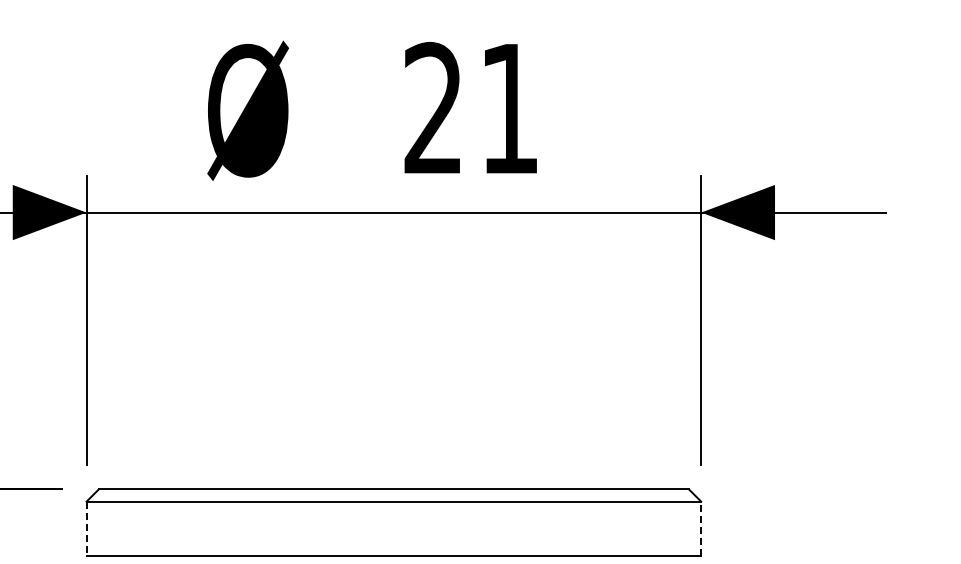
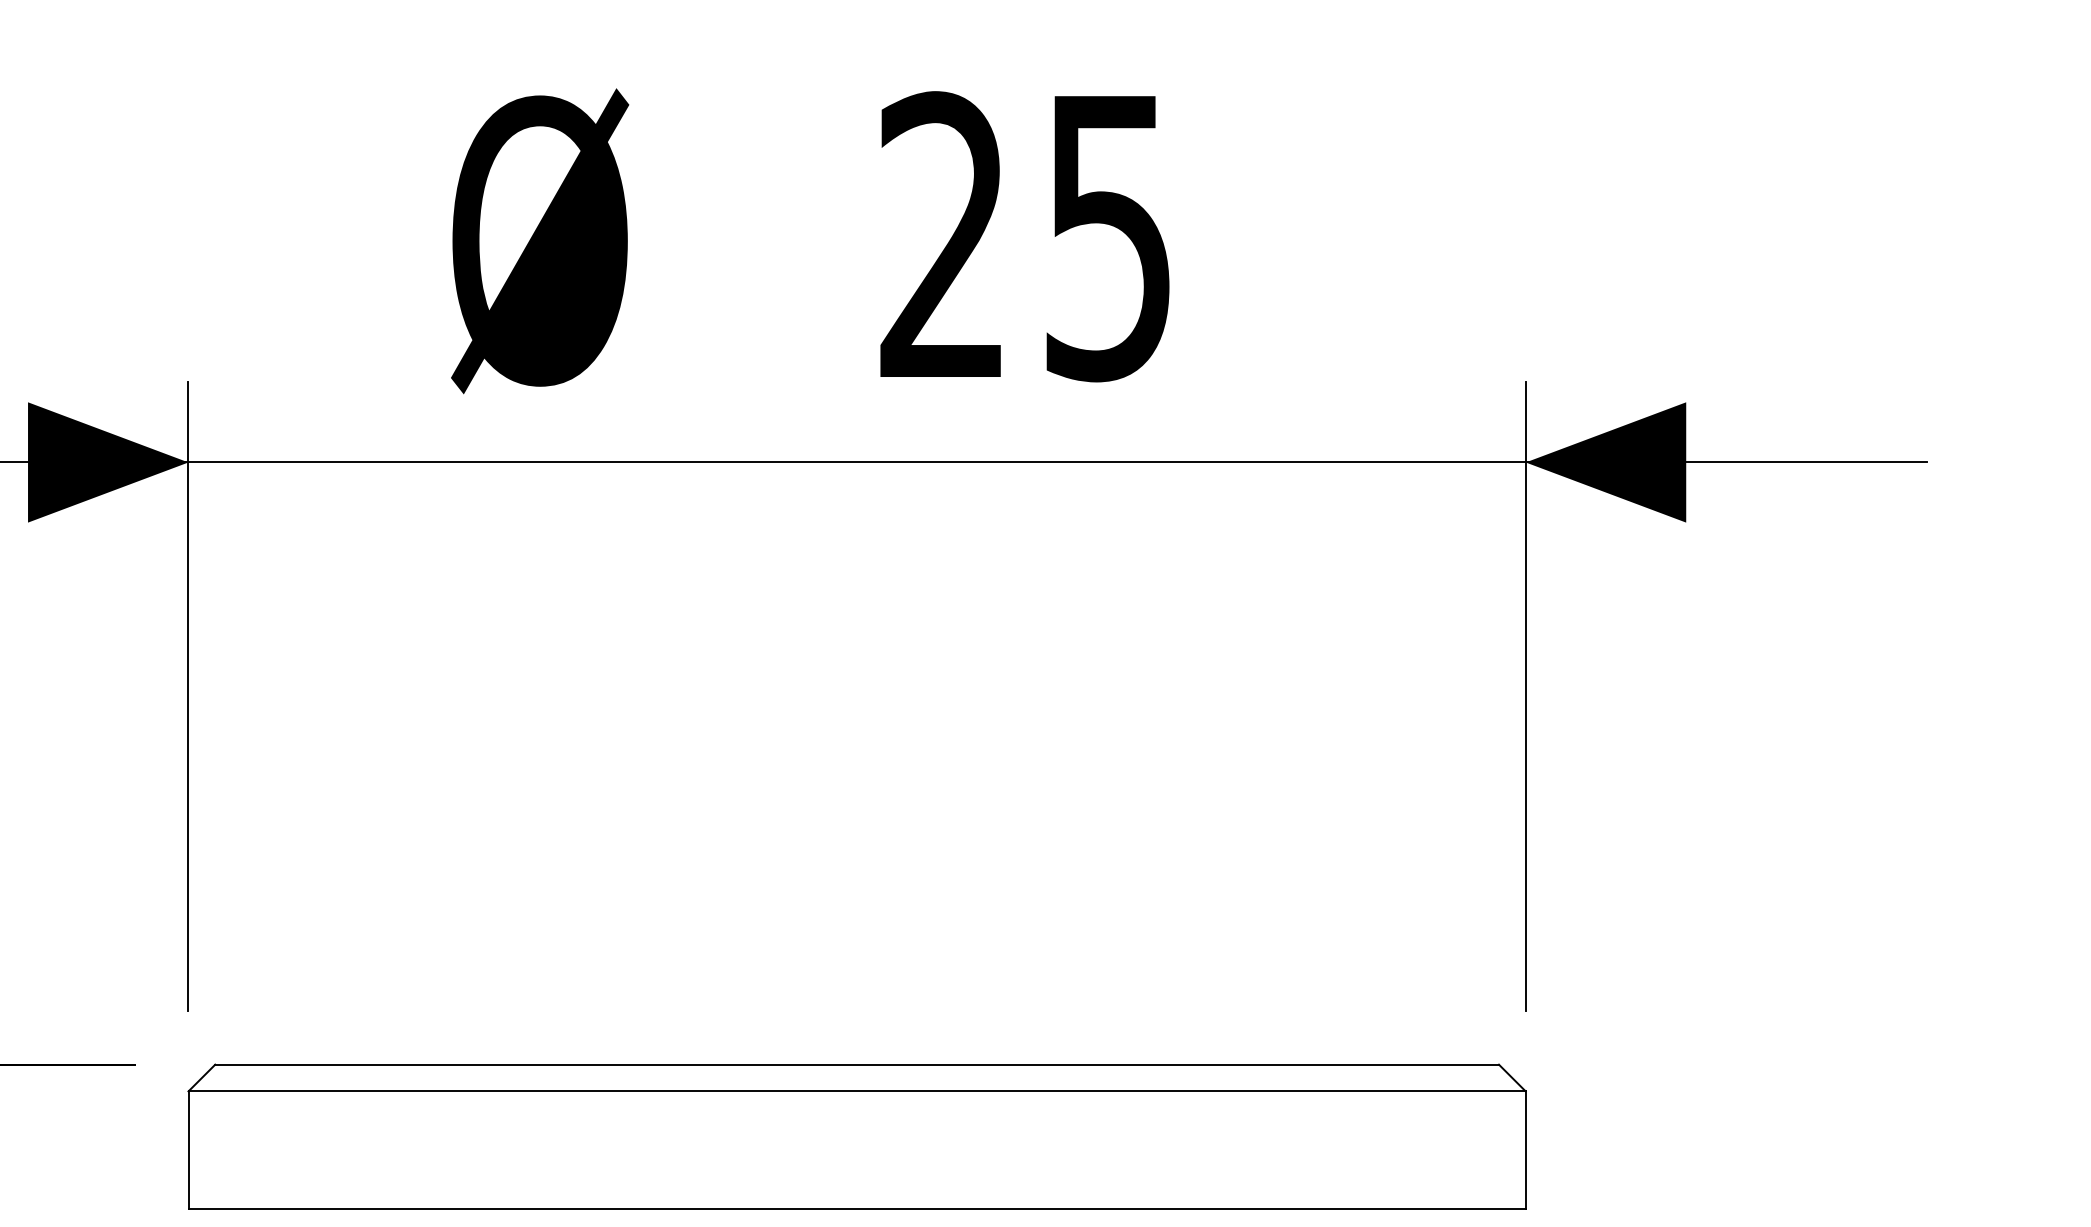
text: (509, 109) -> (1108, 238), 21 -> 25
line: (701, 528) -> (1526, 1149), dashed -> solid
line: (86, 529) -> (188, 1151), dashed -> solid

